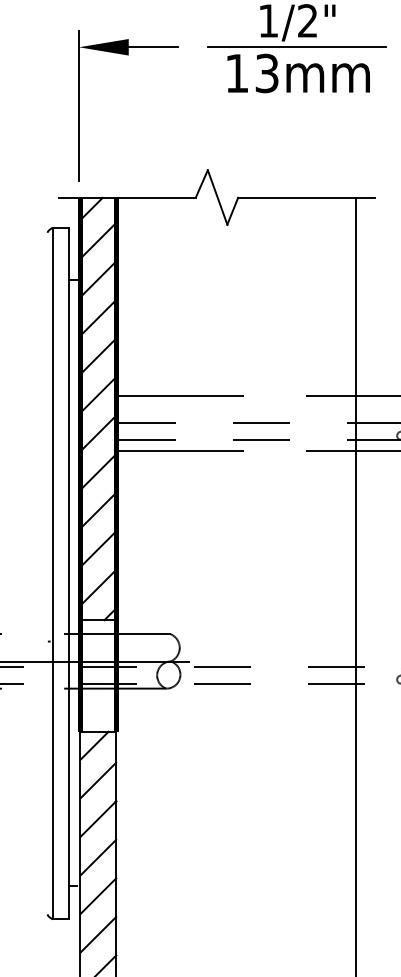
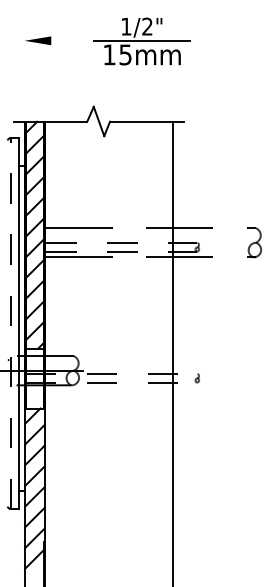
line: (153, 46) -> (64, 40), removed
text: (266, 72) -> (125, 54), 13mm -> 15mm
line: (78, 106) -> (24, 72), removed
line: (52, 573) -> (10, 323), solid -> dashed

